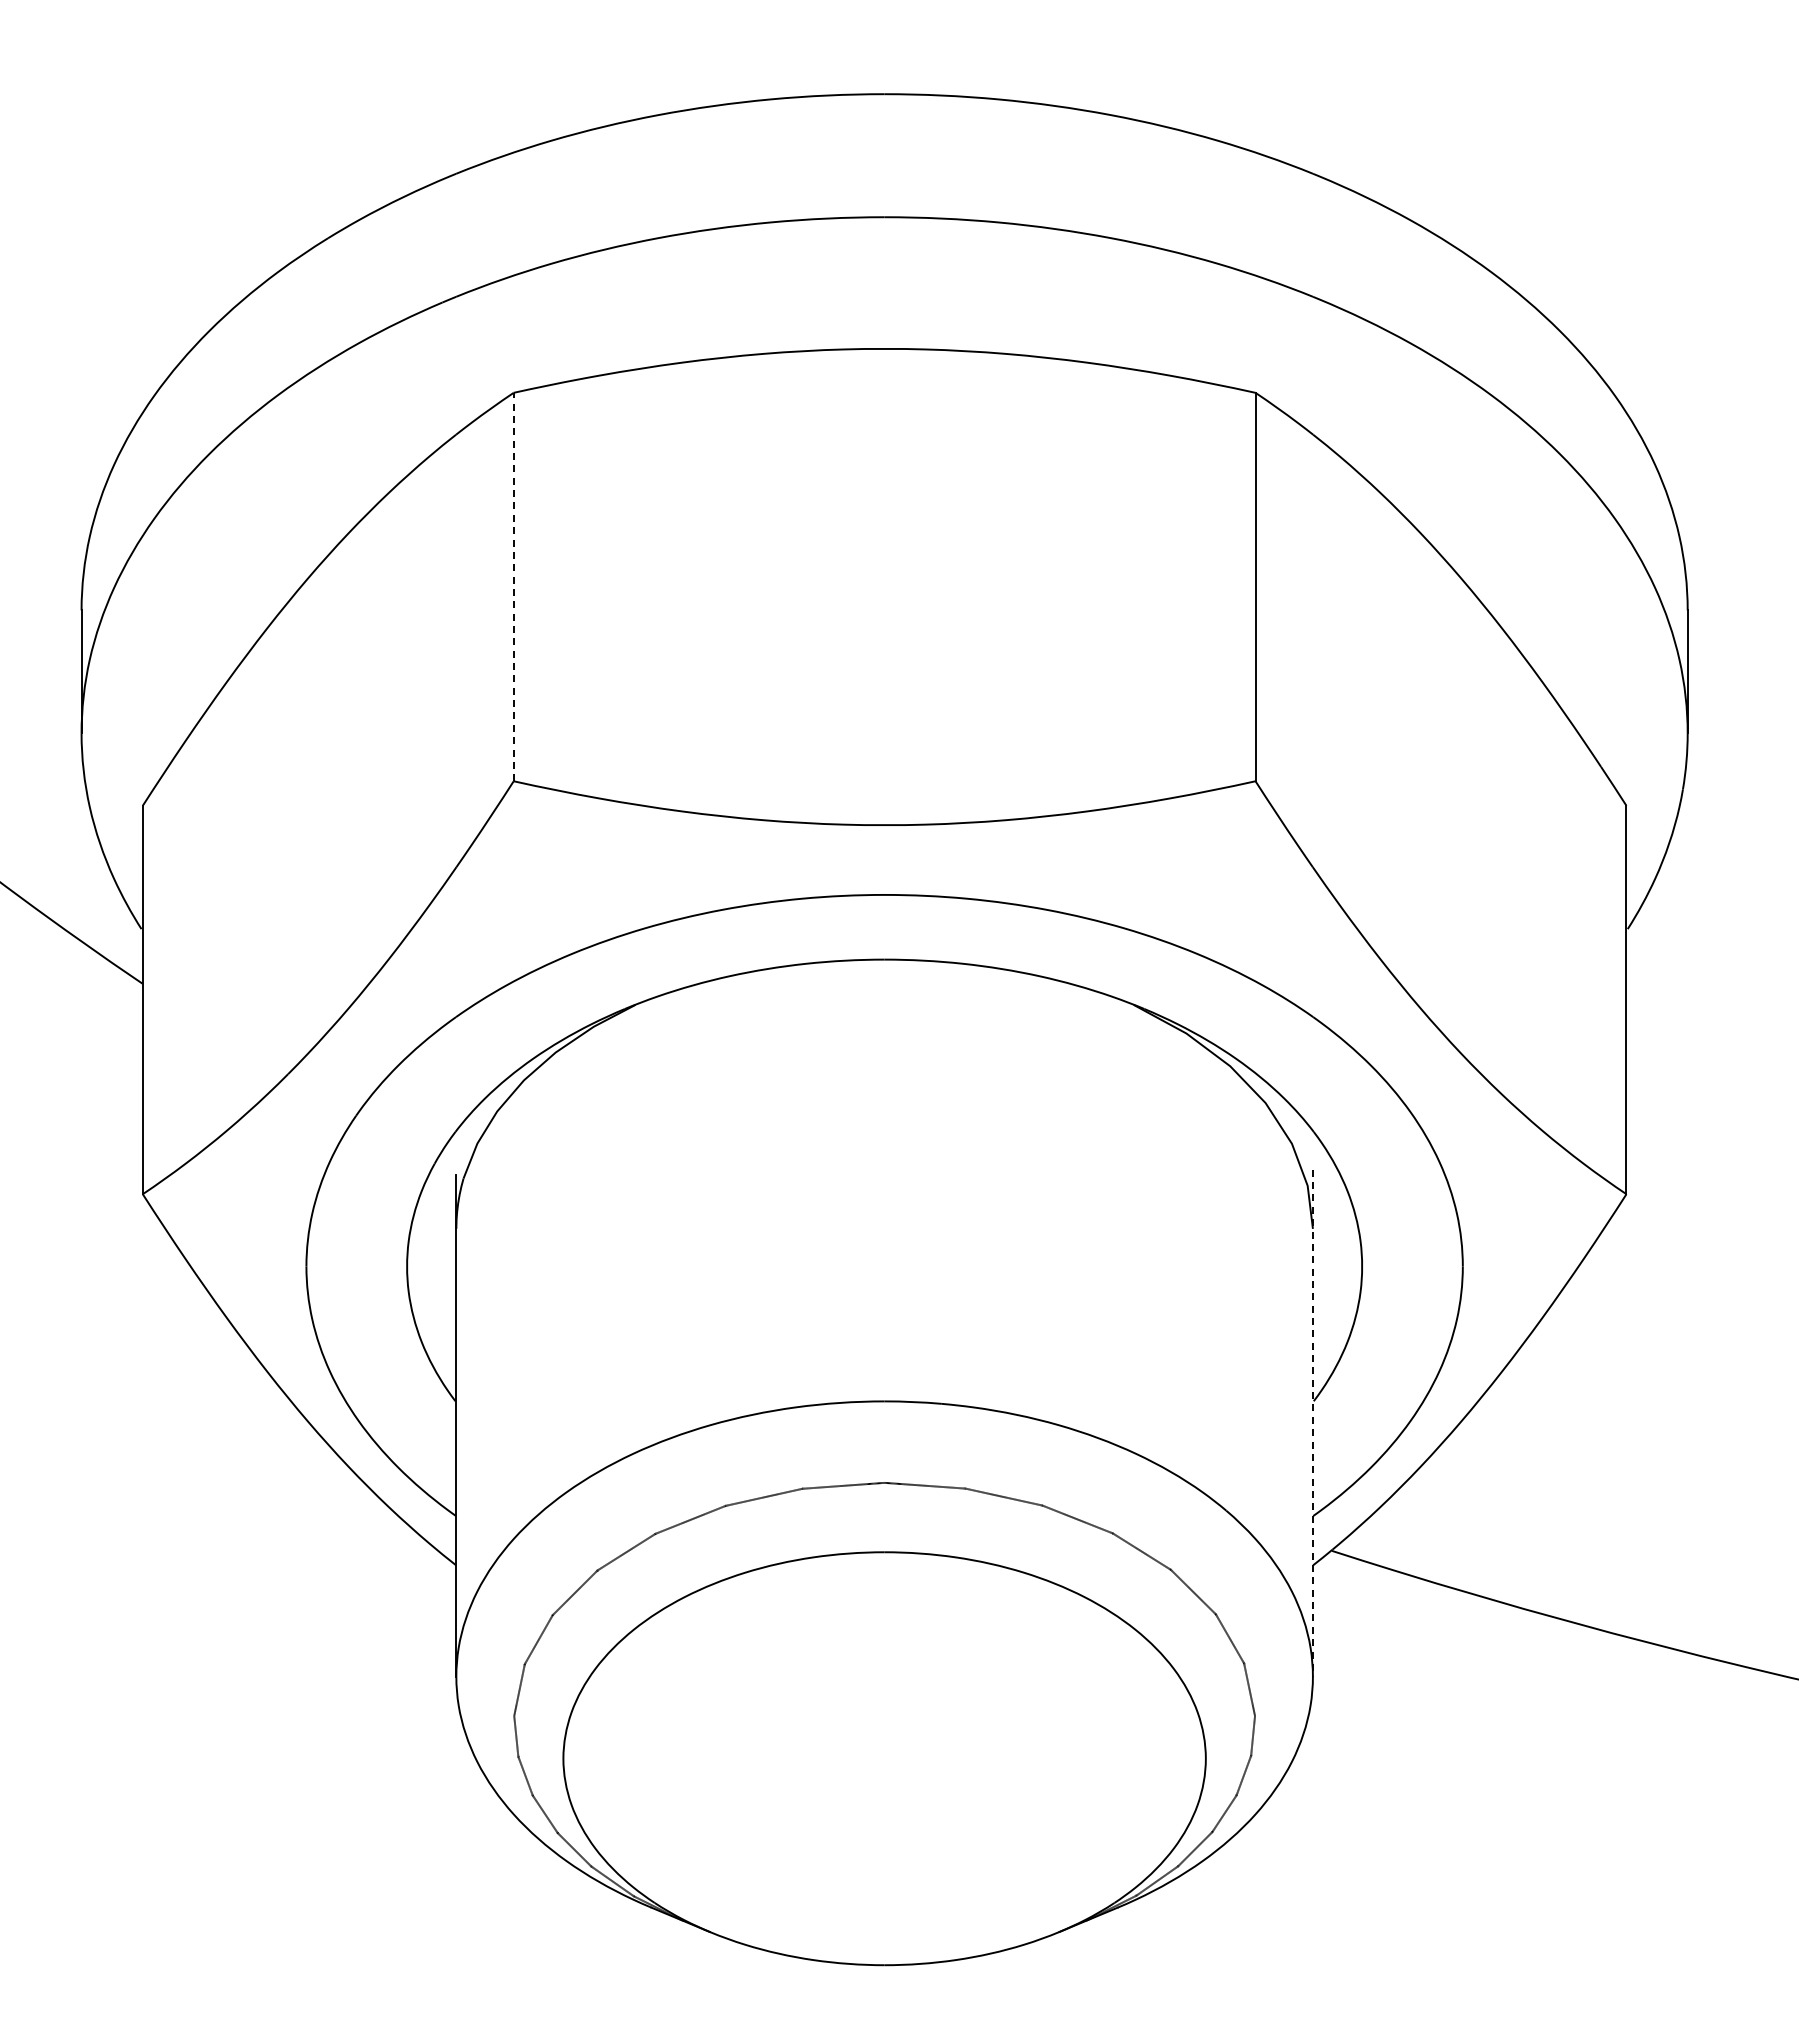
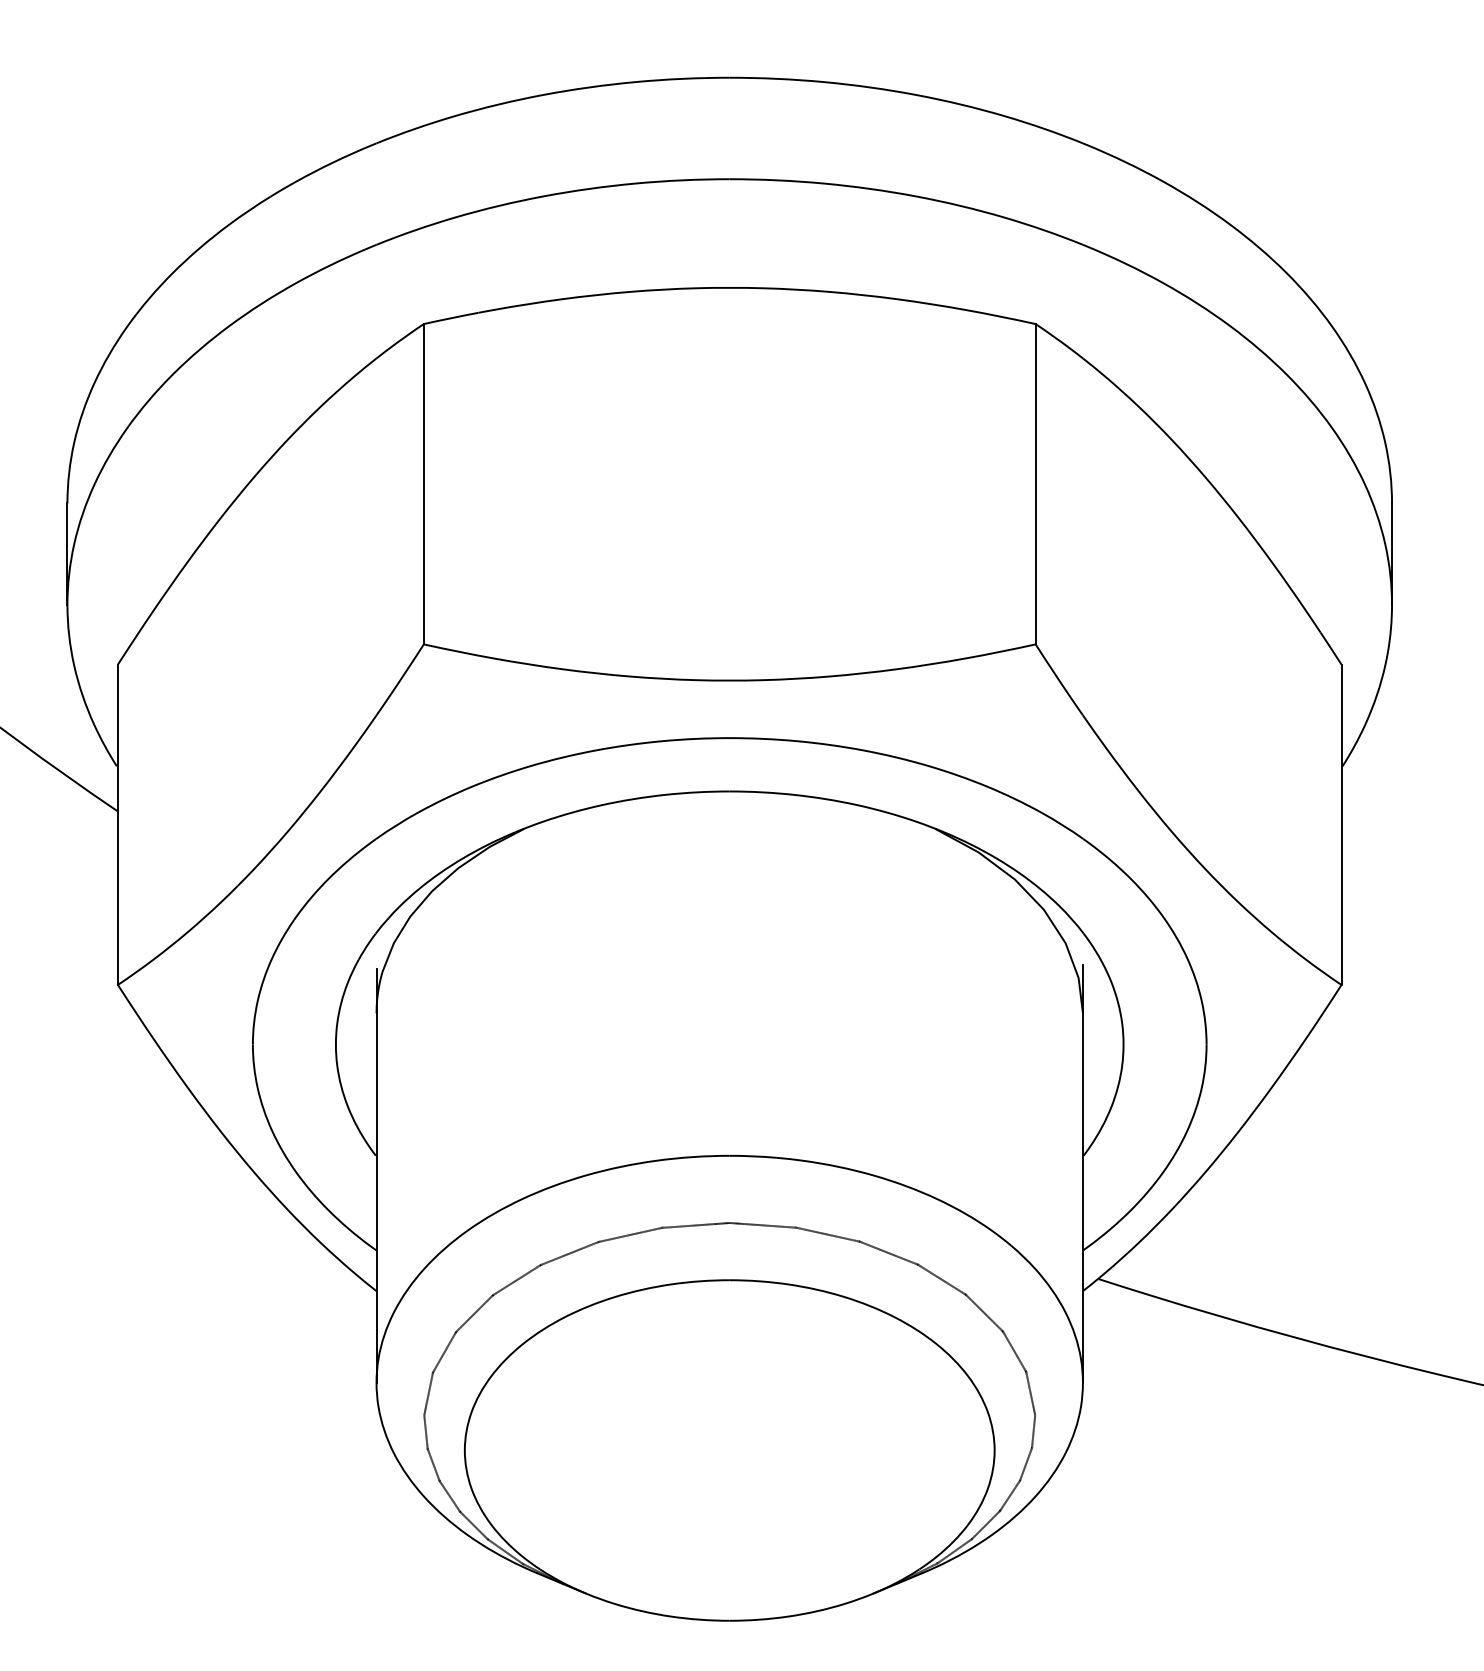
line: (513, 586) -> (423, 483), dashed -> solid
line: (1312, 1423) -> (1082, 1174), dashed -> solid

